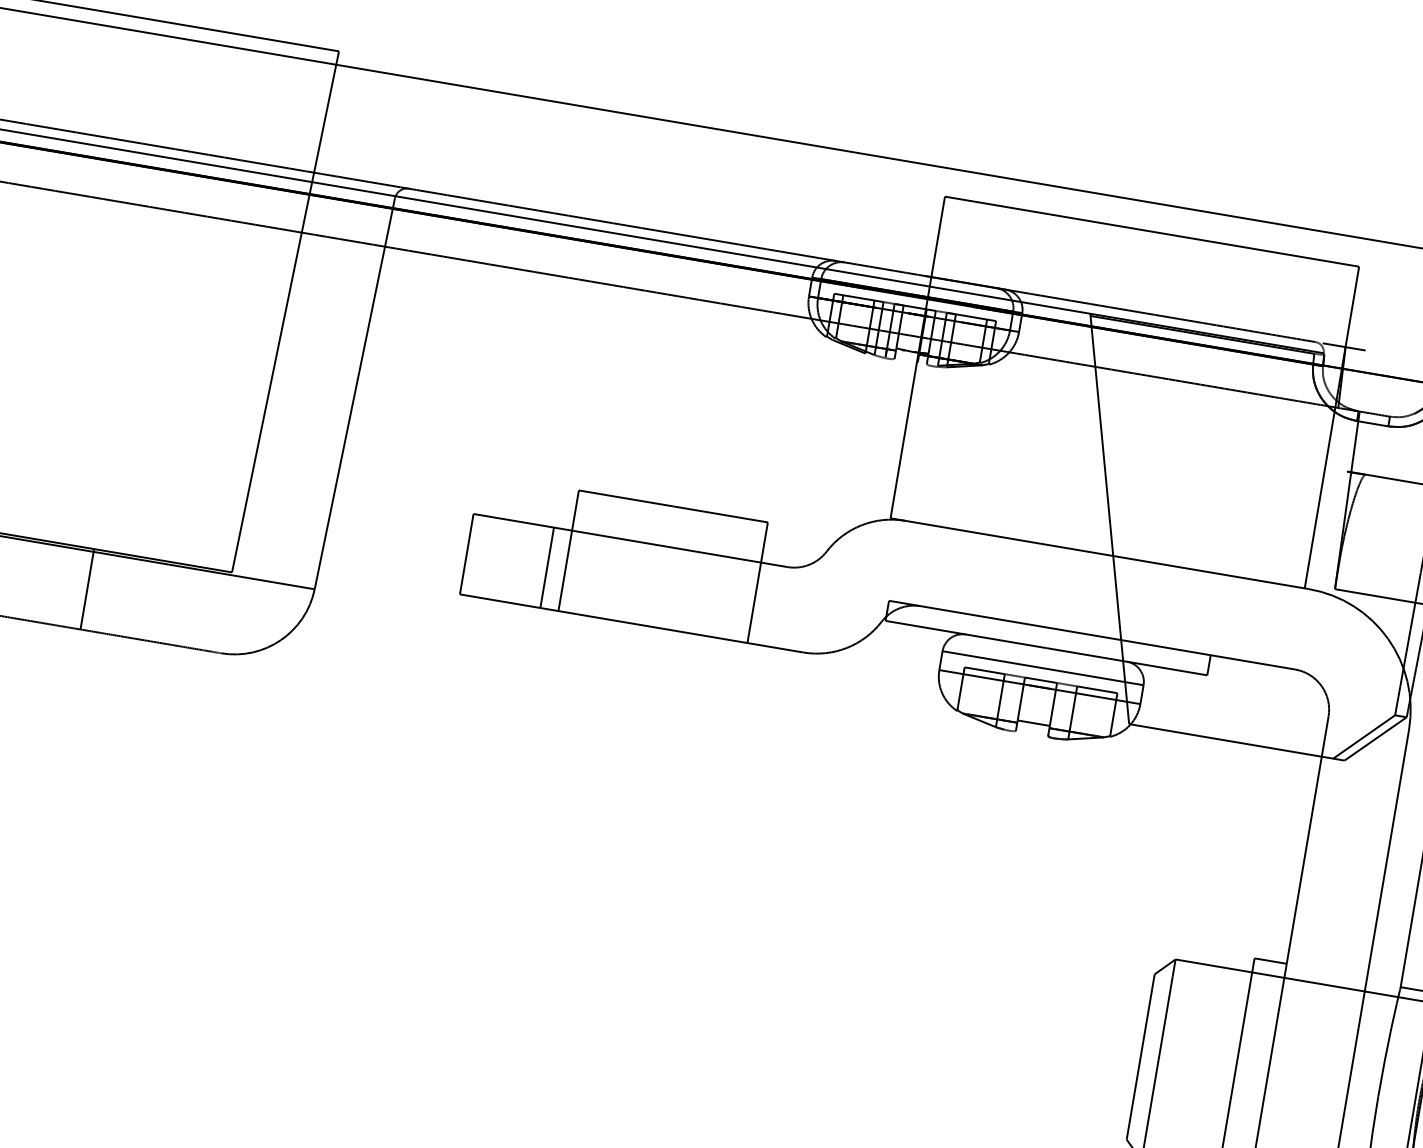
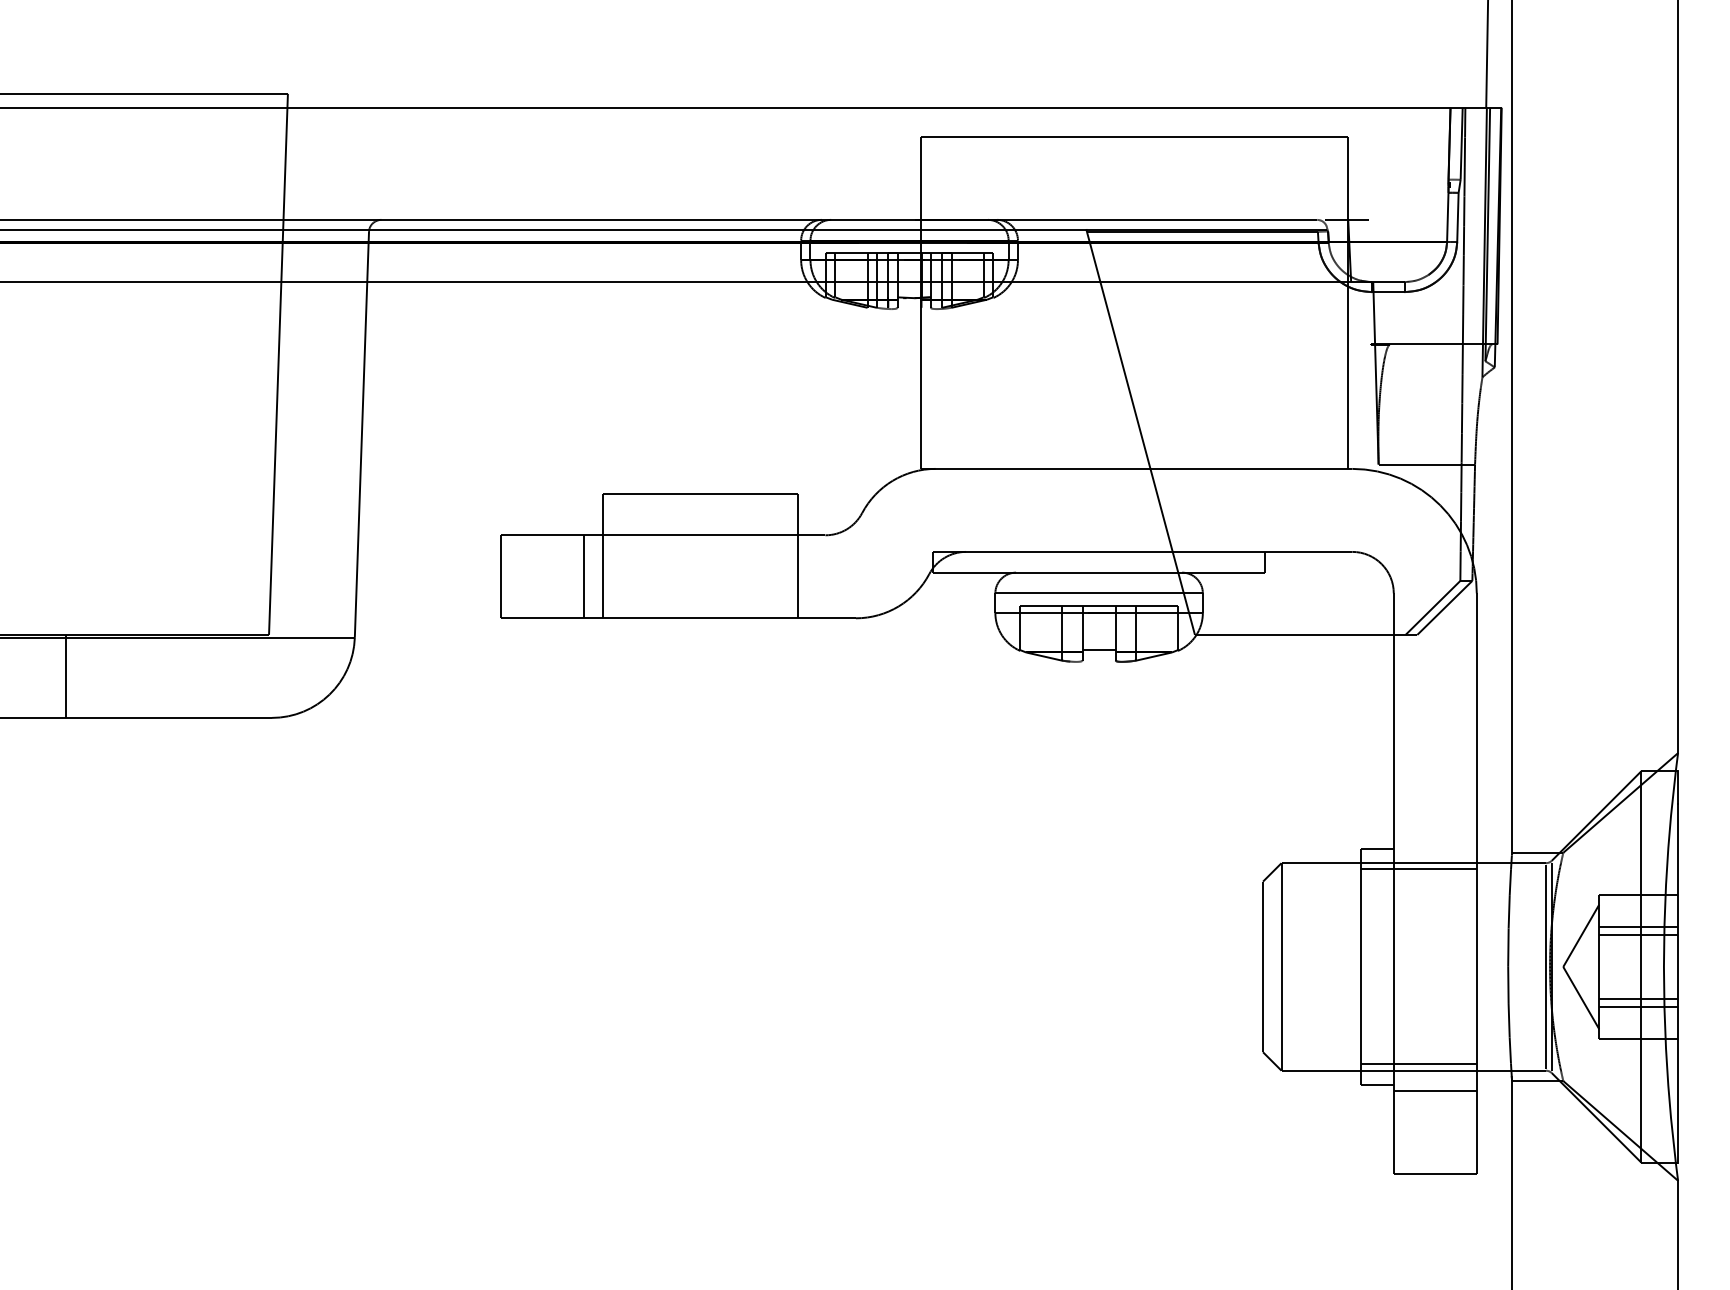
line: (87, 588) -> (65, 675), moved
line: (1307, 988) -> (1418, 869), added

